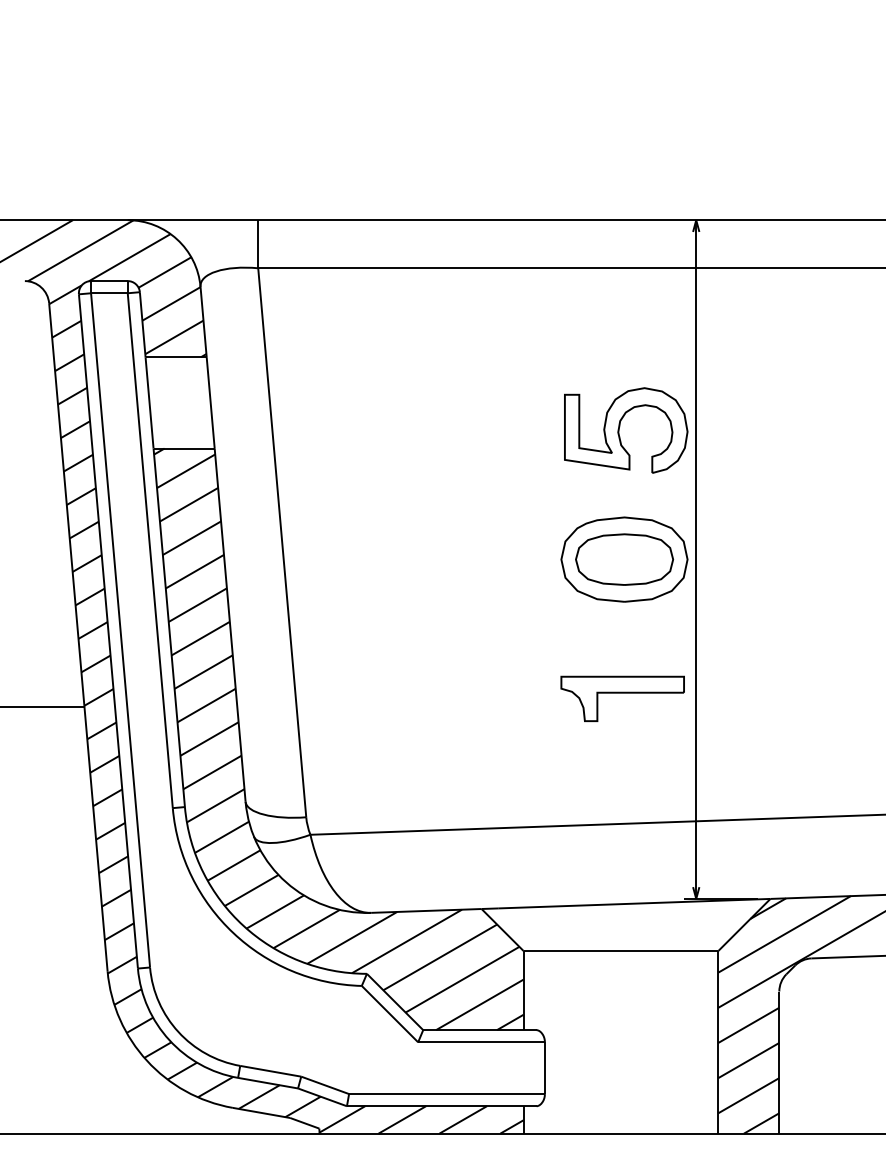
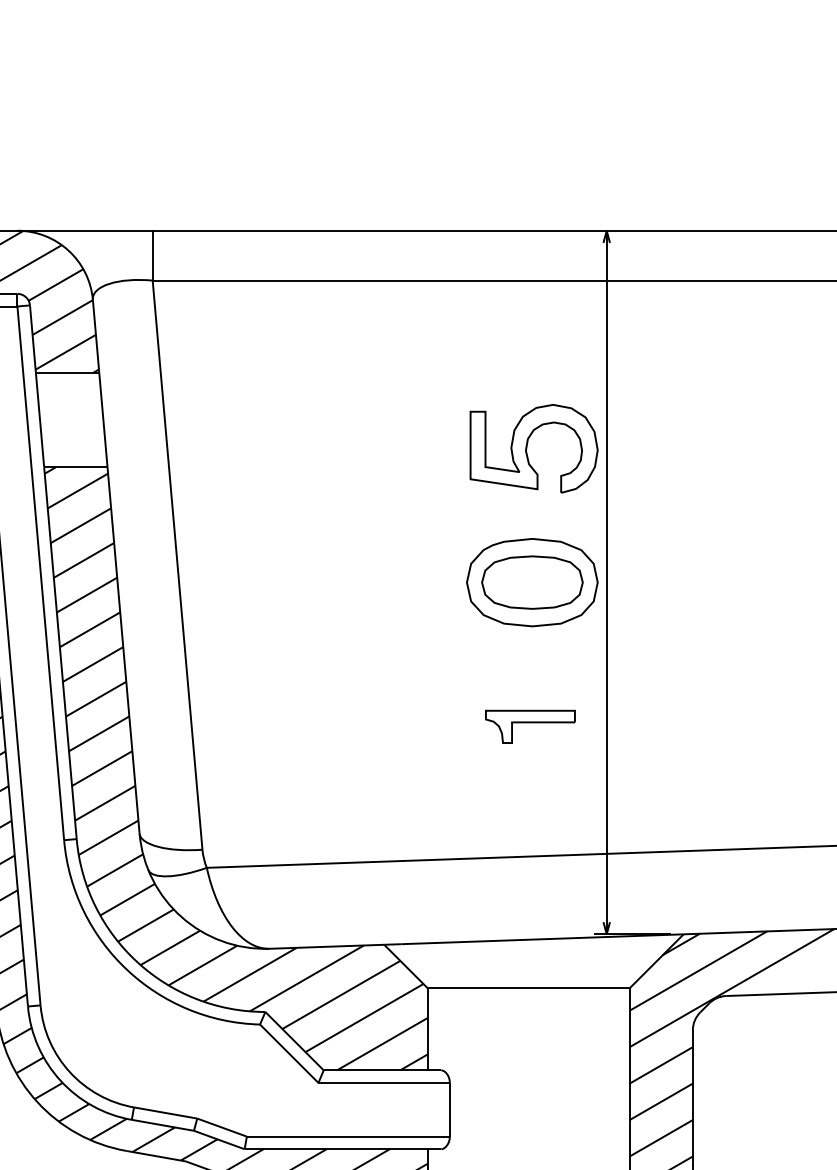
part: (622, 698) -> (530, 726), size x0.7

